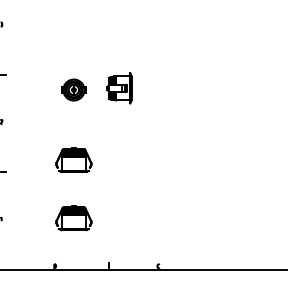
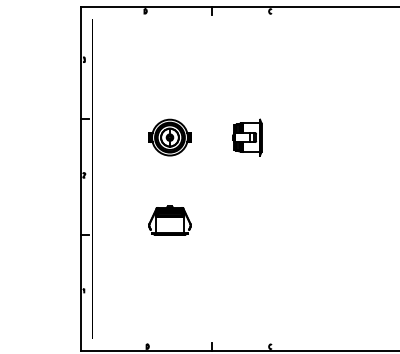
part: (119, 88) -> (247, 137), moved
part: (73, 89) -> (169, 137), size x1.43
part: (73, 218) -> (169, 289), removed

